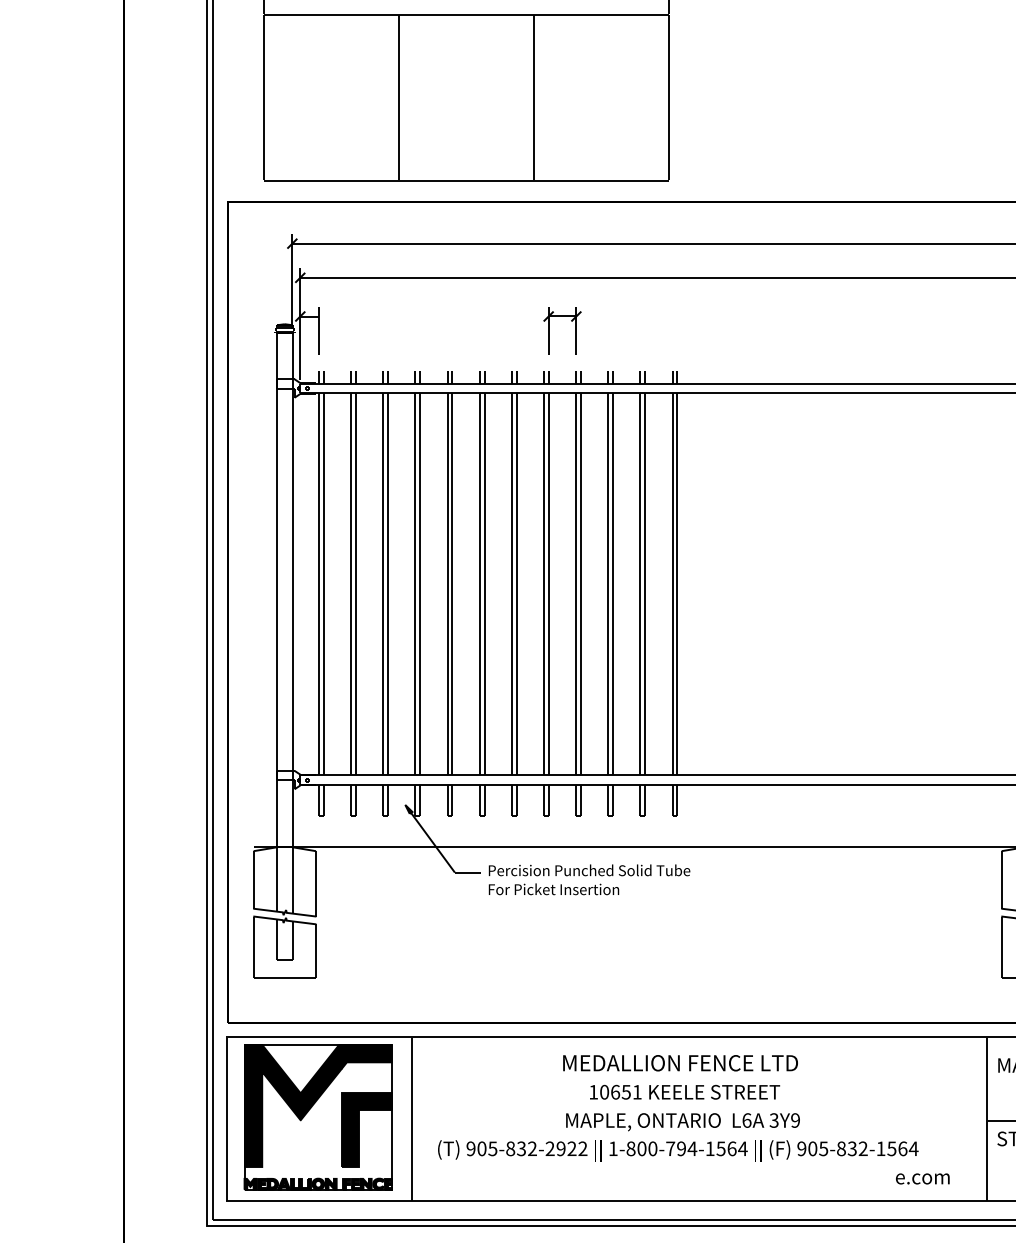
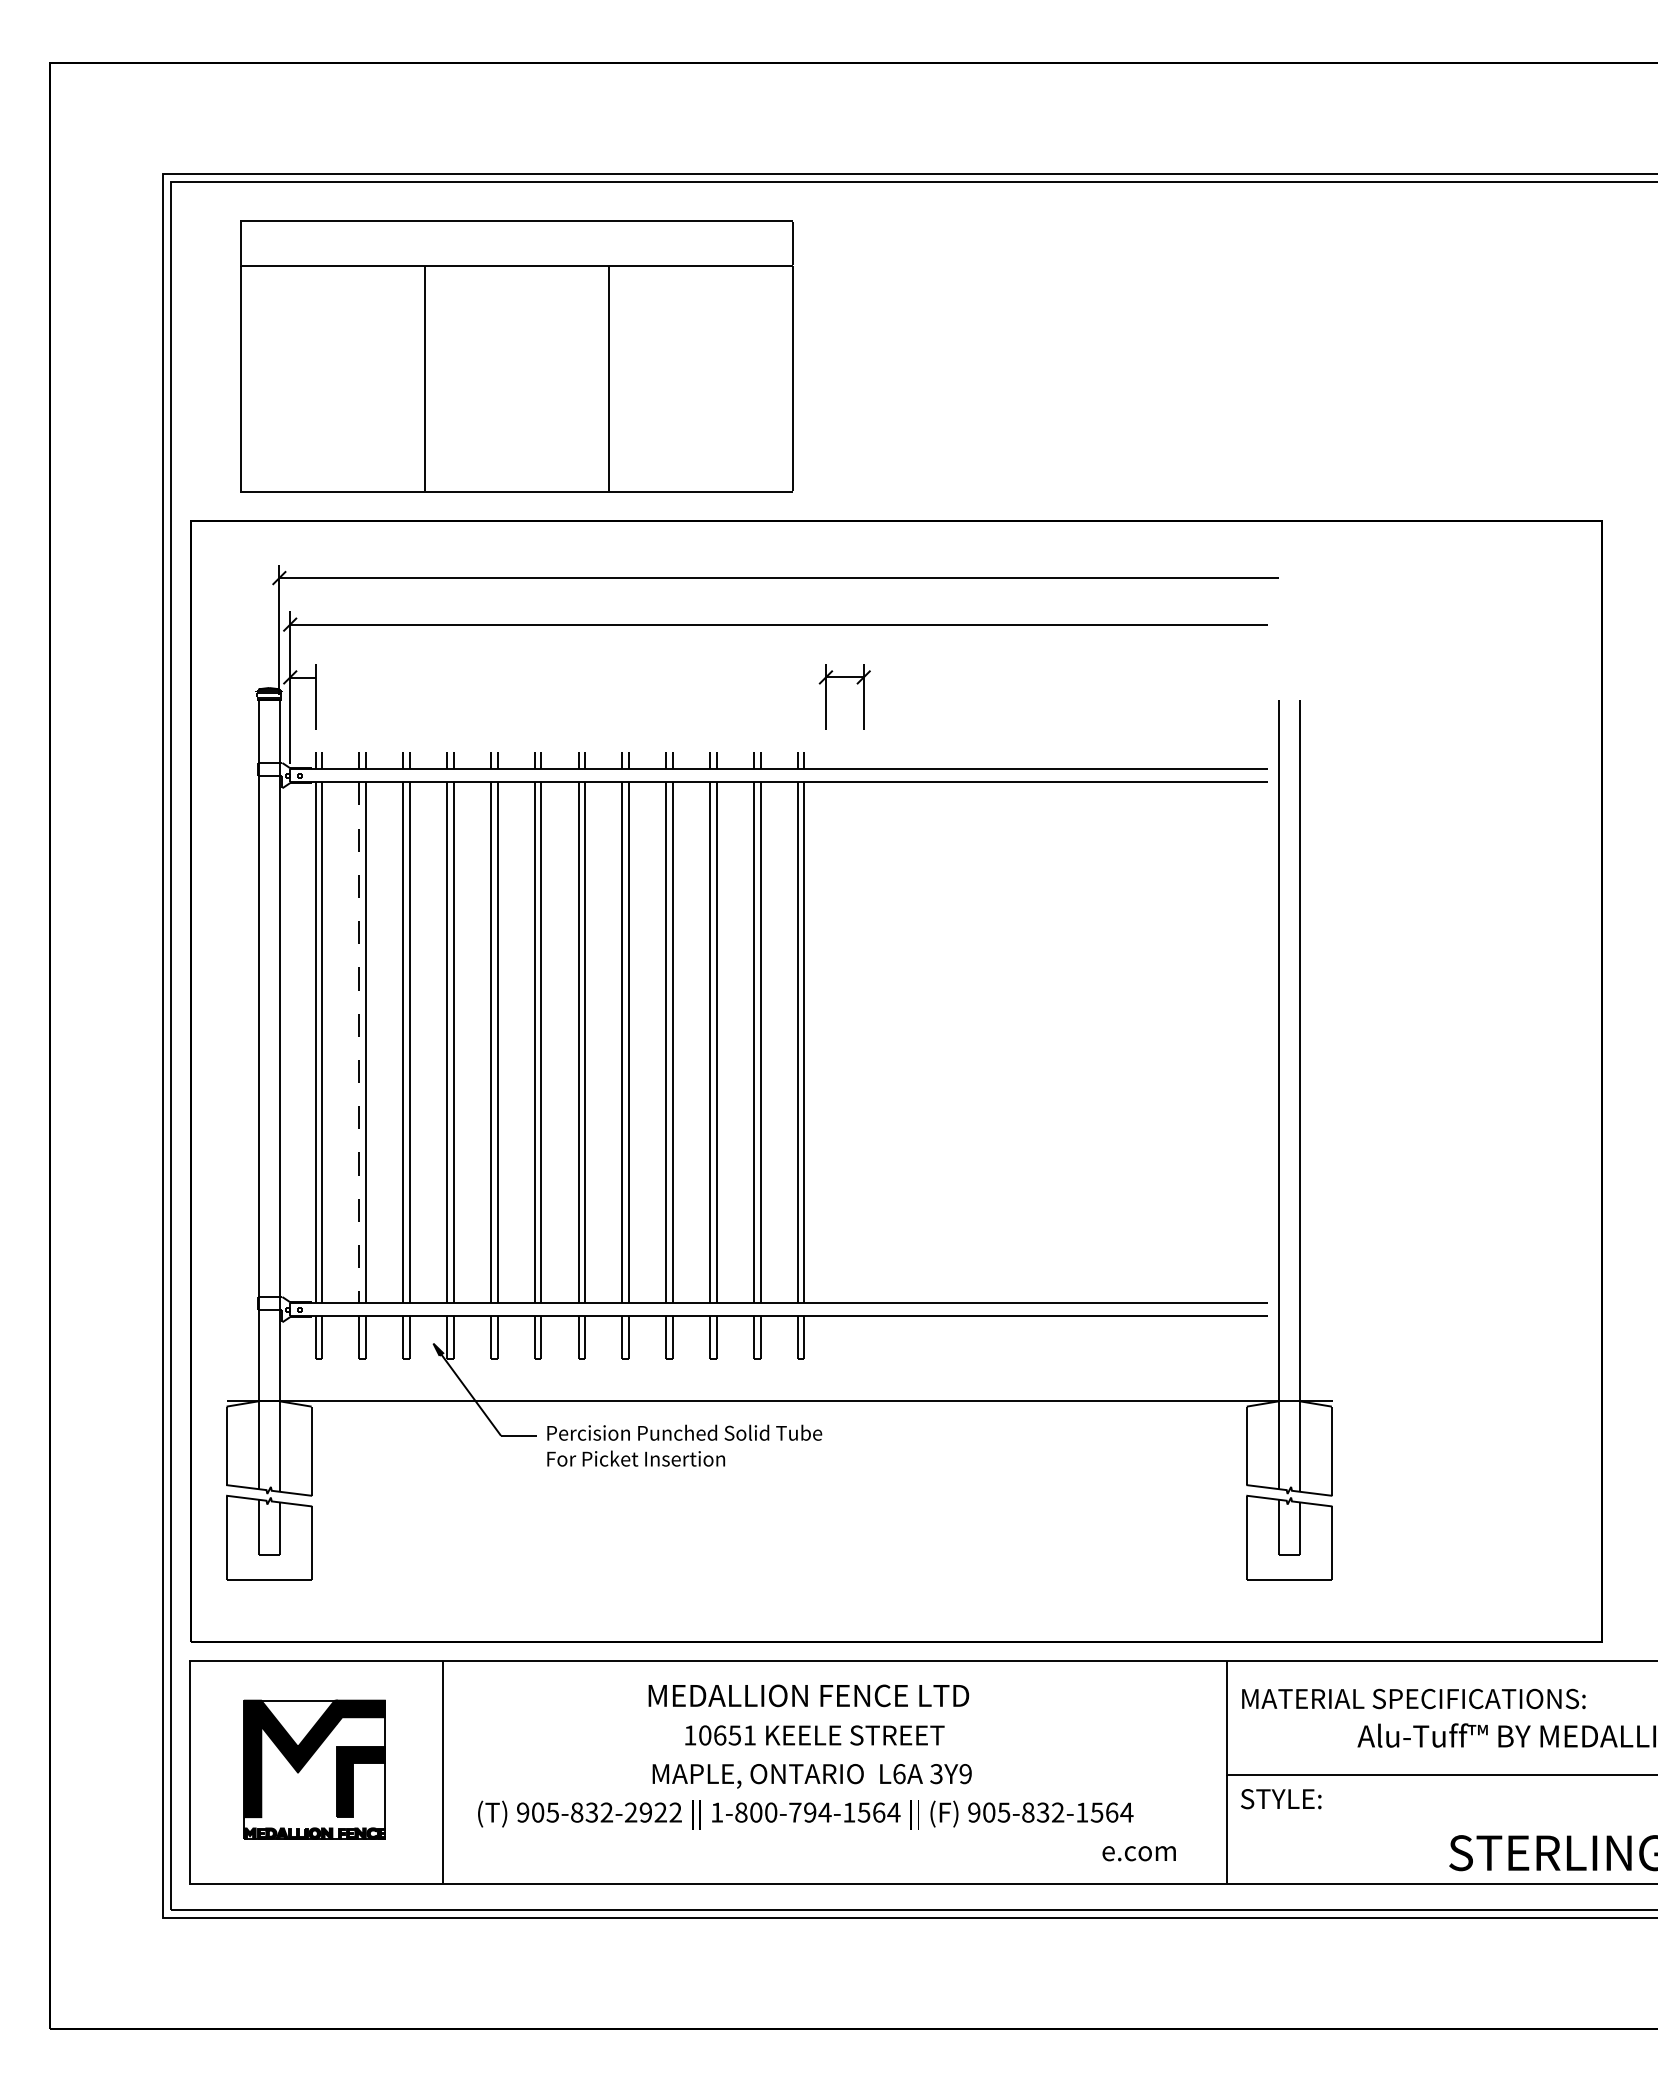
part: (571, 320) -> (856, 683), moved
line: (351, 584) -> (359, 1043), solid -> dashed
part: (318, 1117) -> (314, 1769), size x0.7

